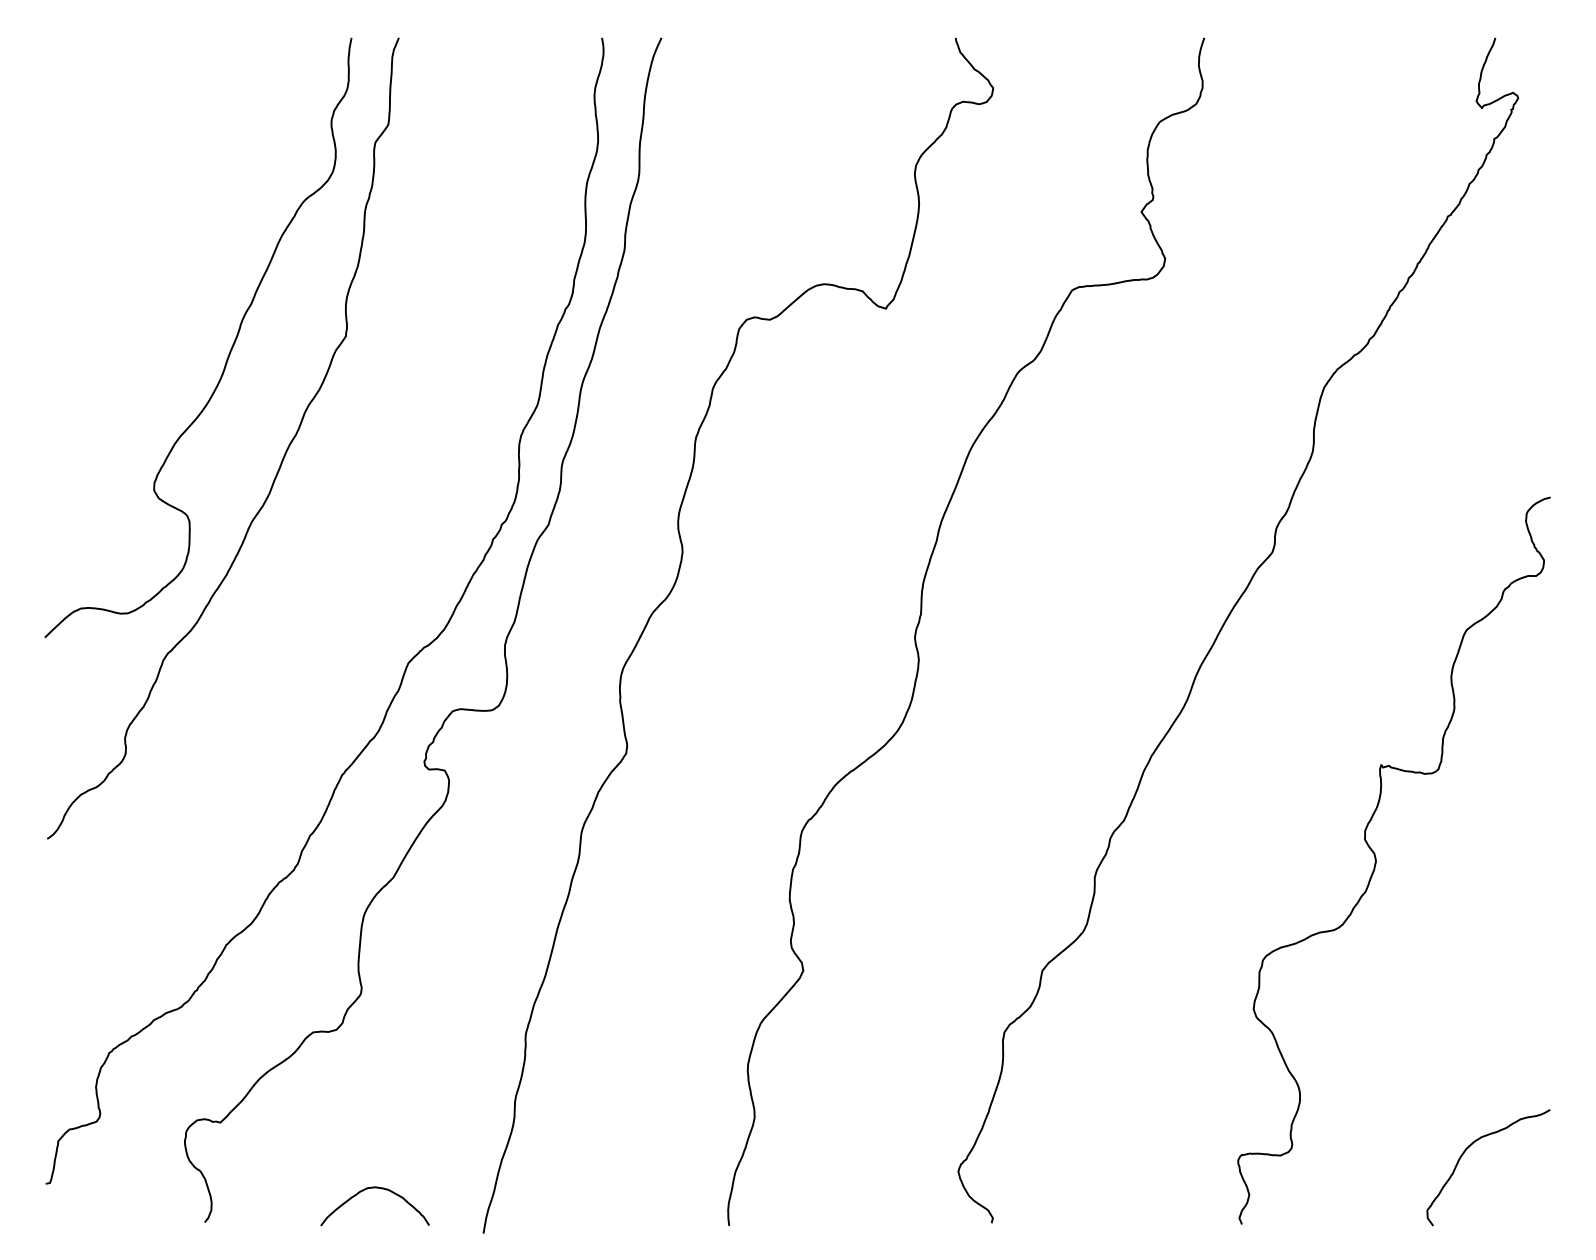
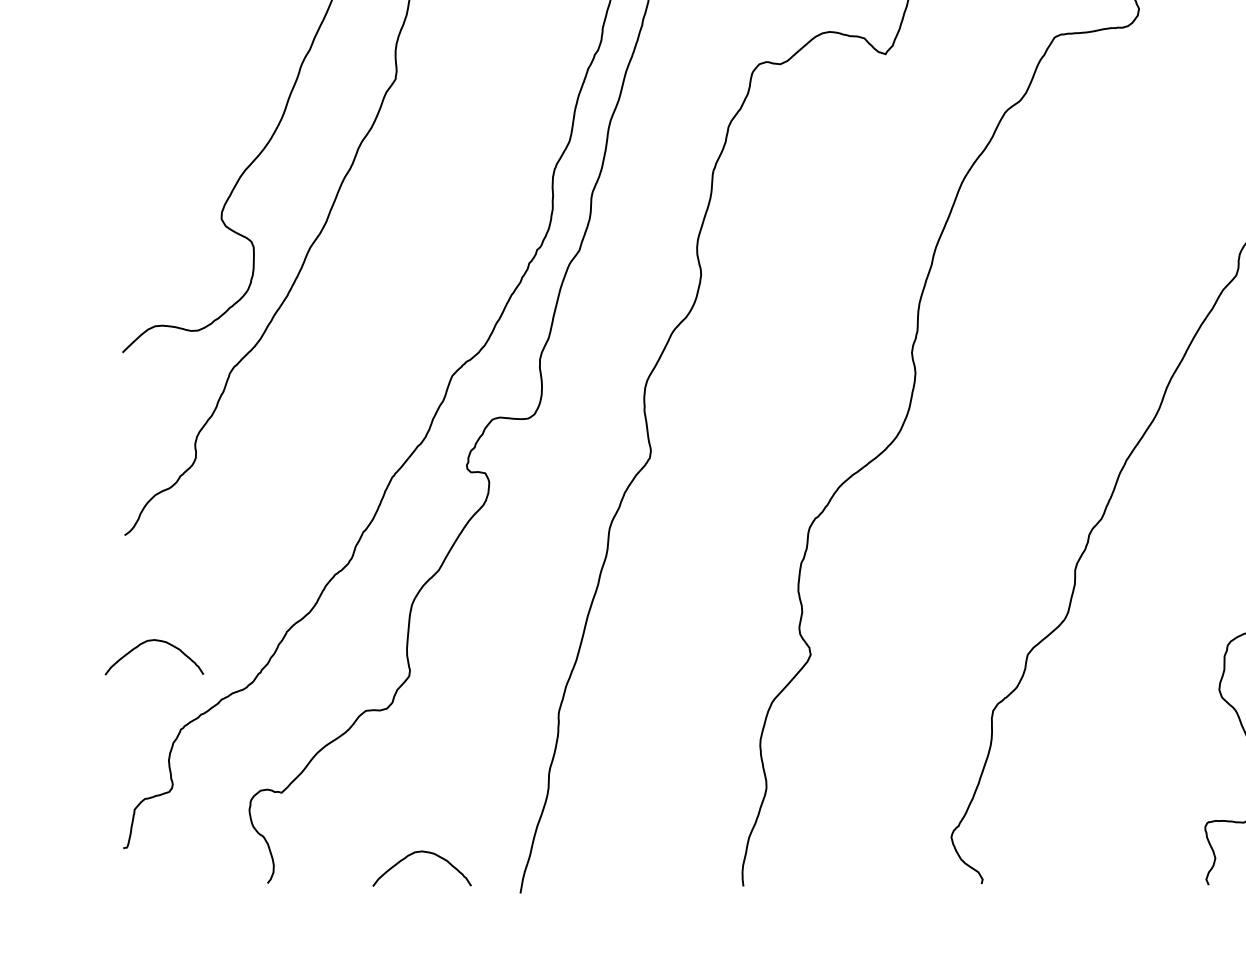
curve: (79, 955) -> (153, 641), added

